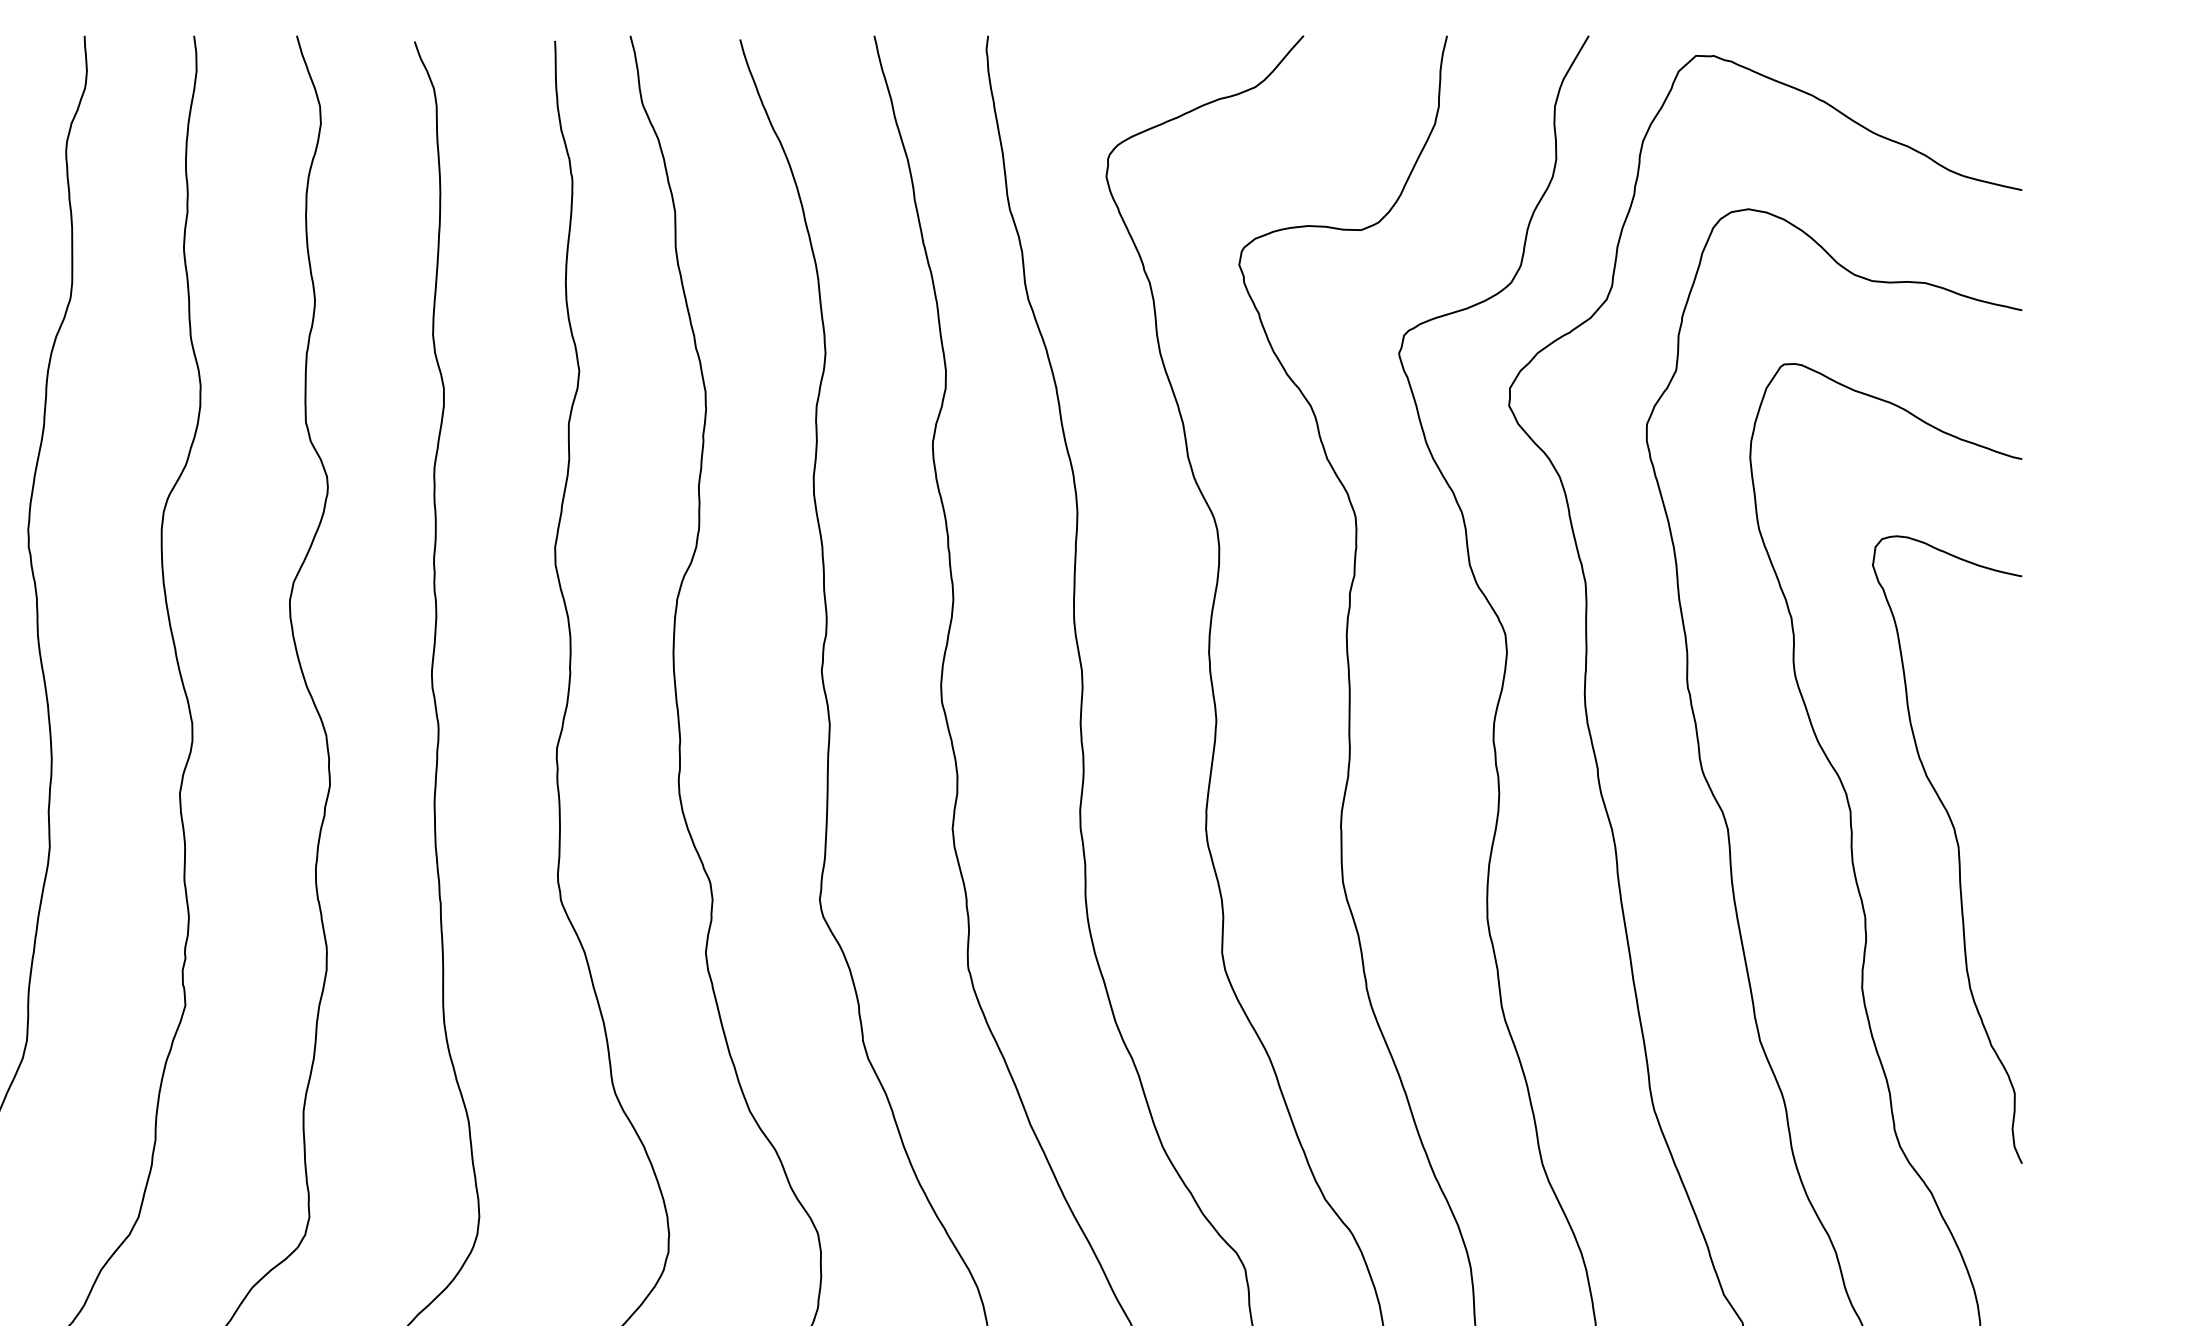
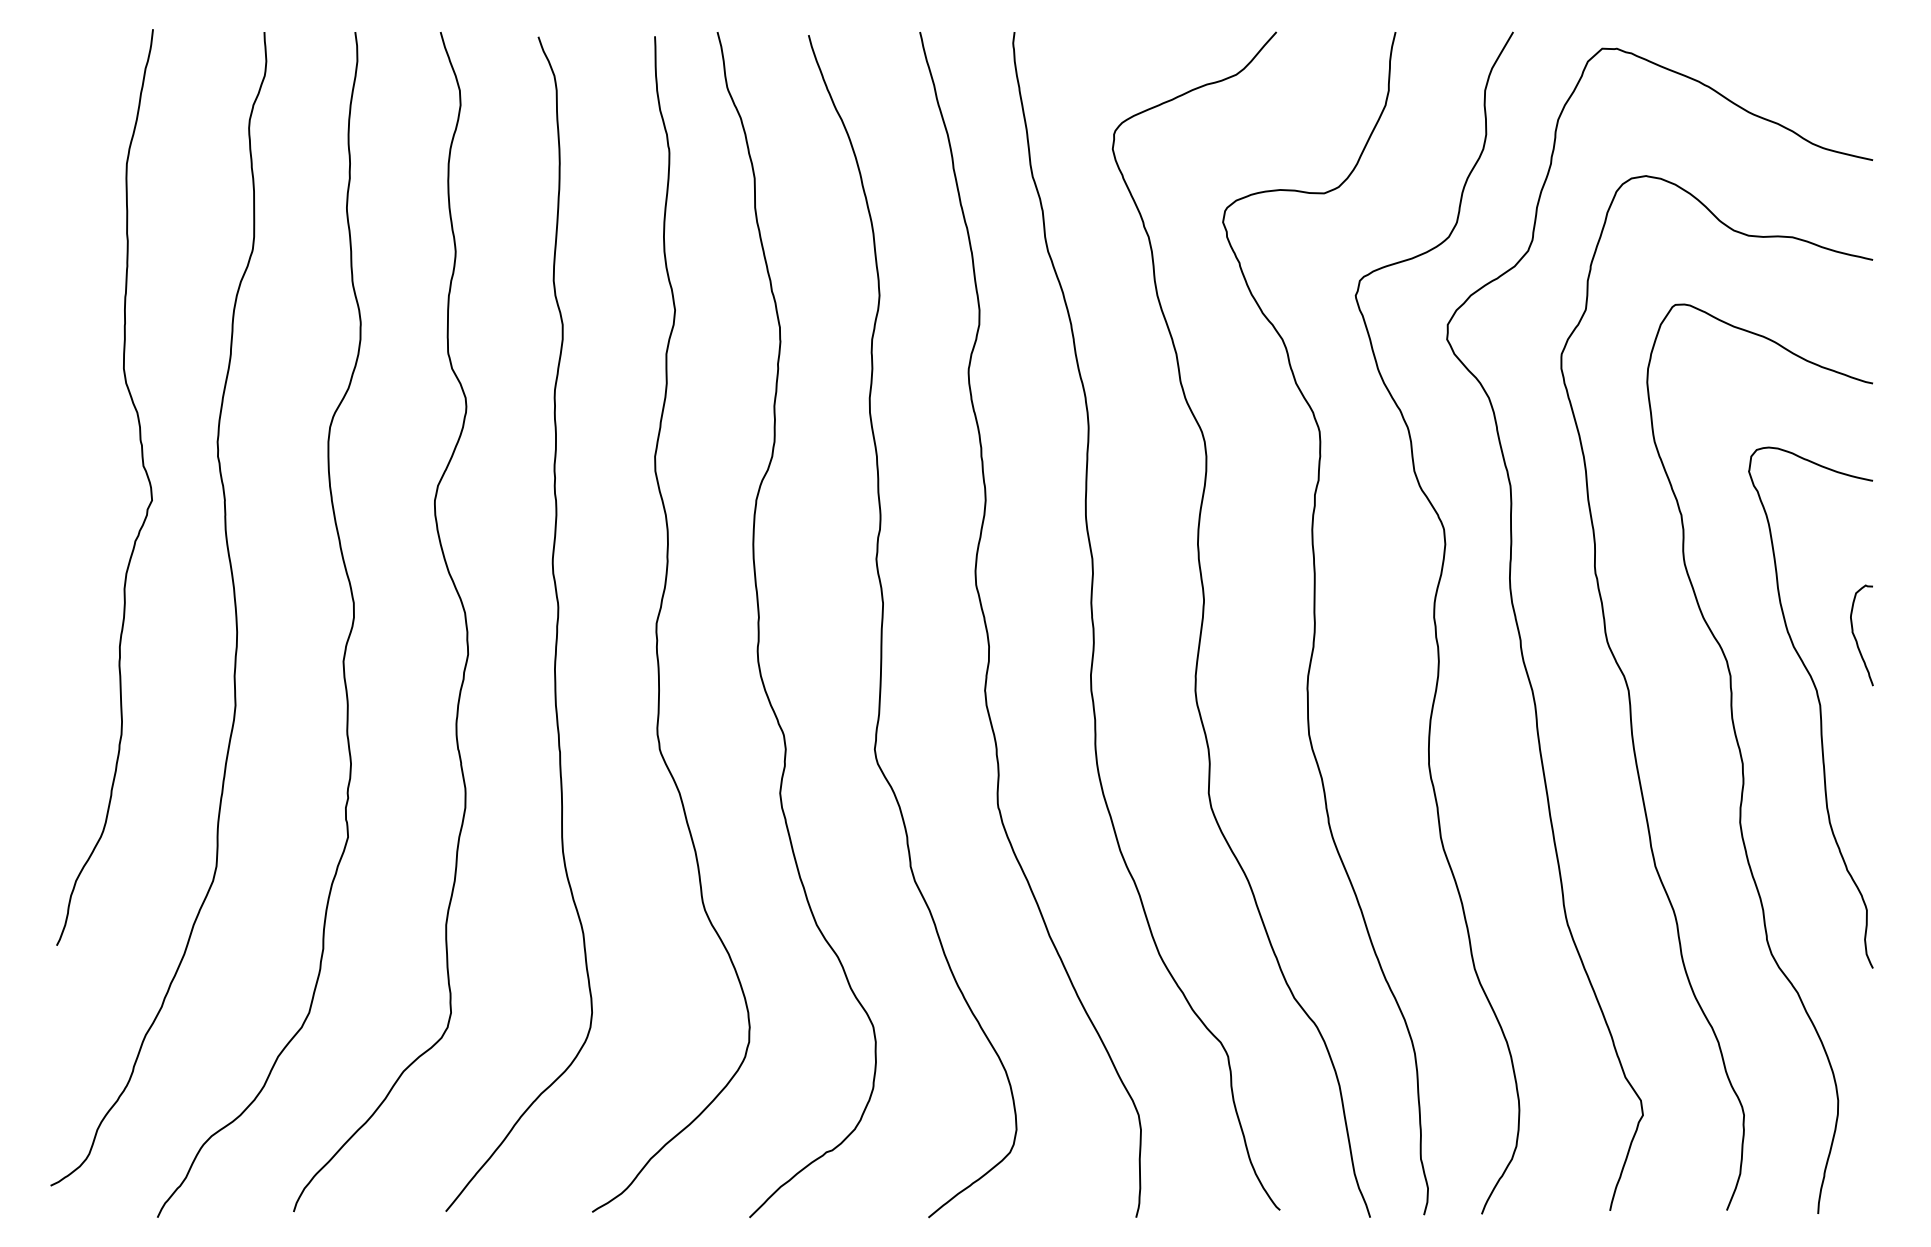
curve: (2002, 766) -> (1856, 638), added

